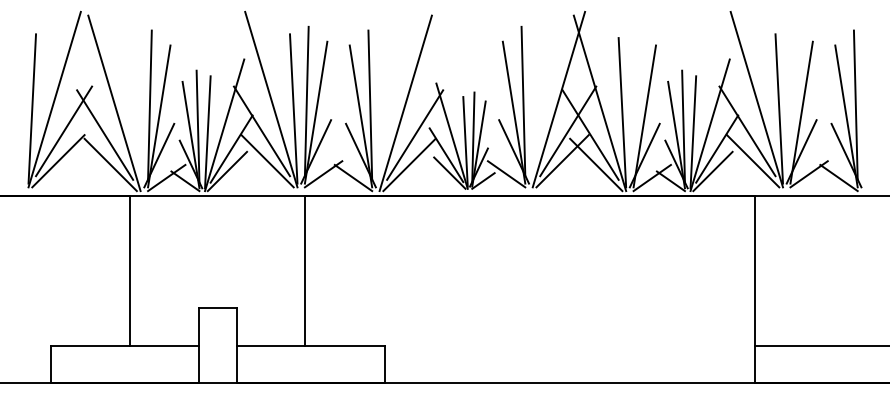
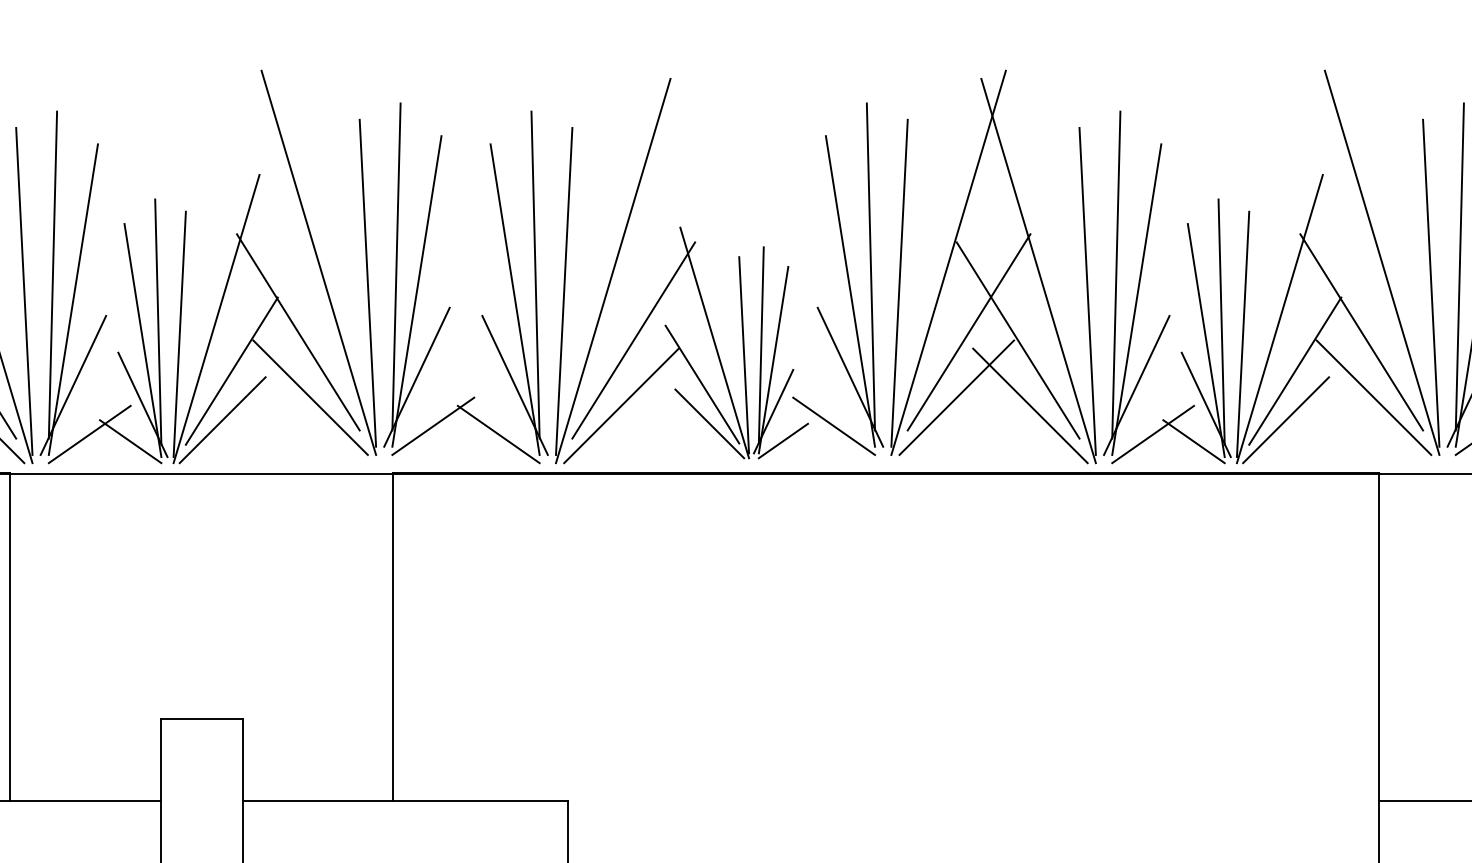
line: (792, 101) -> (1460, 266), added
line: (635, 104) -> (1116, 273), added
line: (536, 108) -> (899, 282), added
line: (136, 112) -> (23, 291), added
line: (383, 112) -> (564, 291), added

